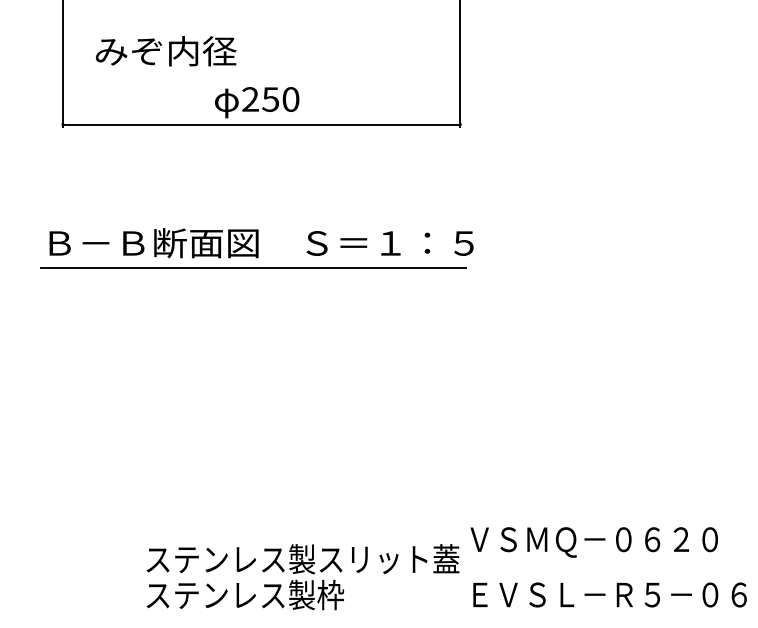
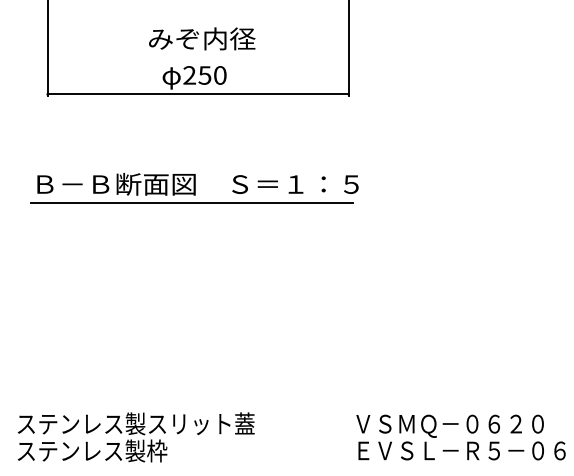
text: (166, 51) -> (202, 39), moved
text: (593, 542) -> (449, 426), moved
text: (302, 577) -> (135, 437), moved

